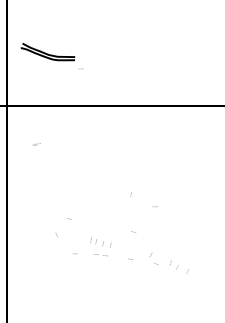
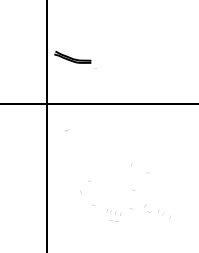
part: (51, 55) -> (75, 59), moved
text: (100, 247) -> (113, 215), moved

